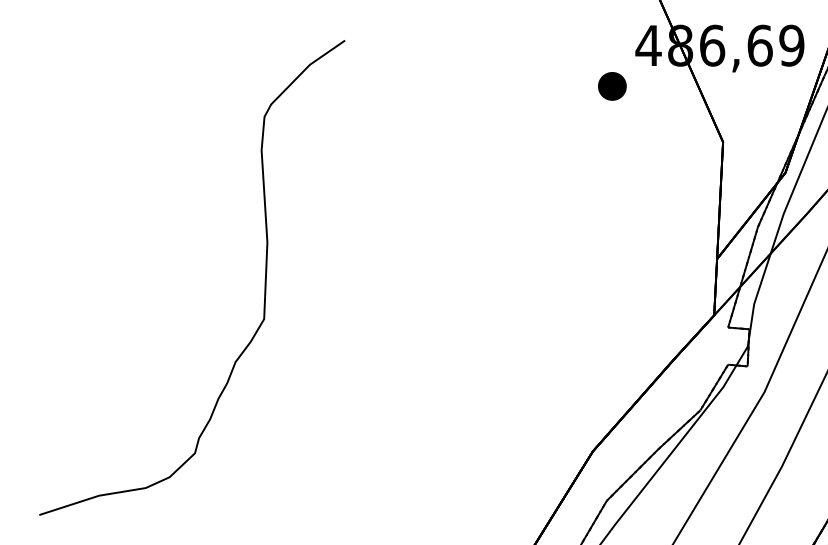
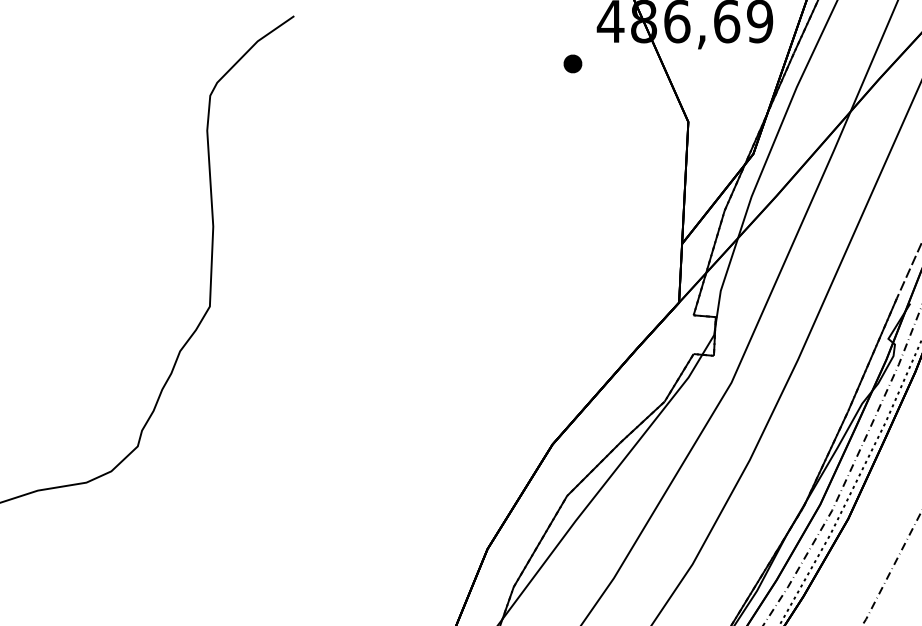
part: (611, 86) -> (572, 63), size x0.62

